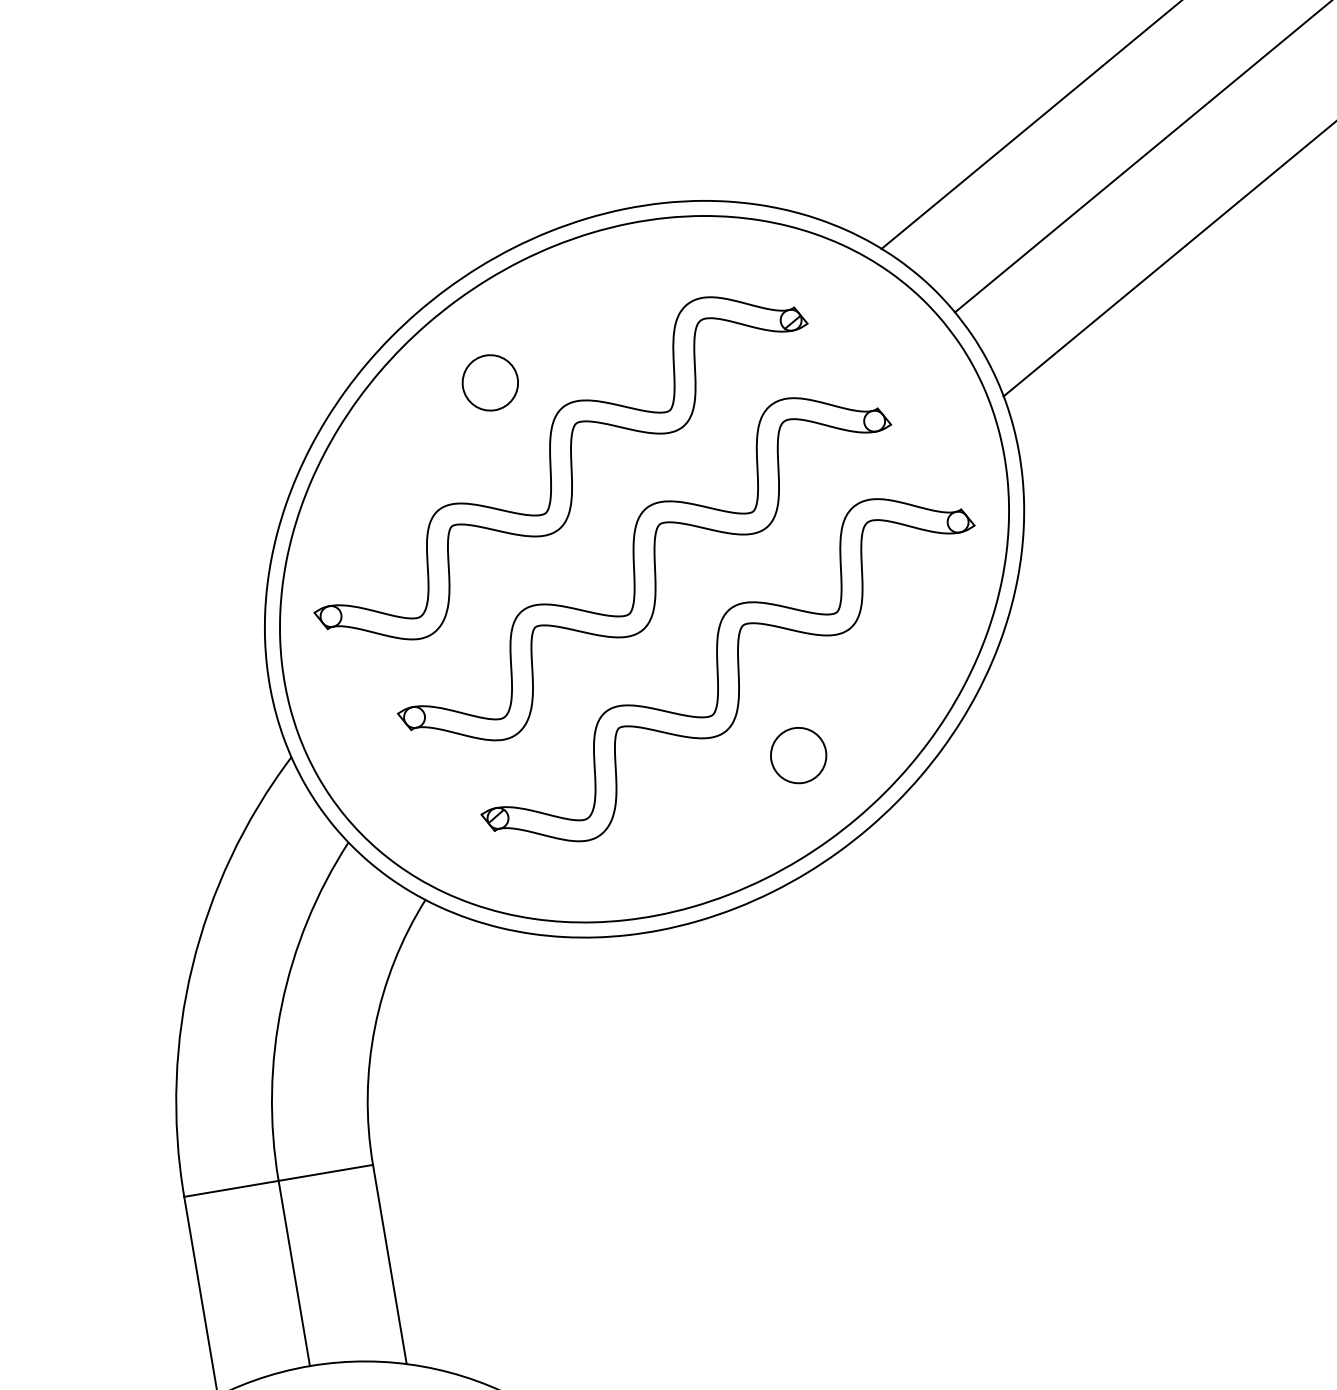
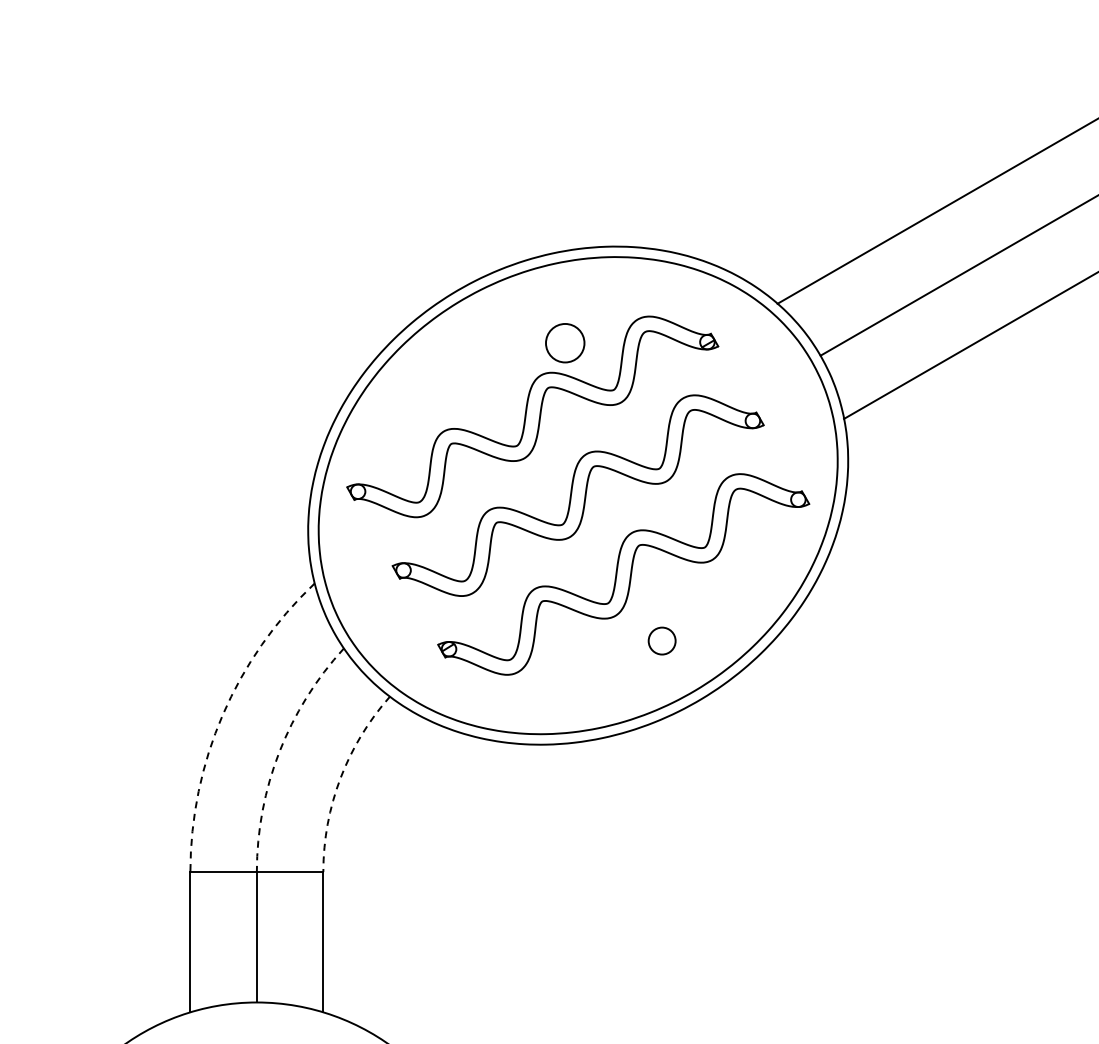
circle: (490, 383) -> (565, 343), moved
circle: (797, 754) -> (661, 640), size x0.7
arc: (192, 965) -> (222, 714), solid -> dashed
arc: (282, 1005) -> (279, 752), solid -> dashed
arc: (374, 1027) -> (340, 778), solid -> dashed

